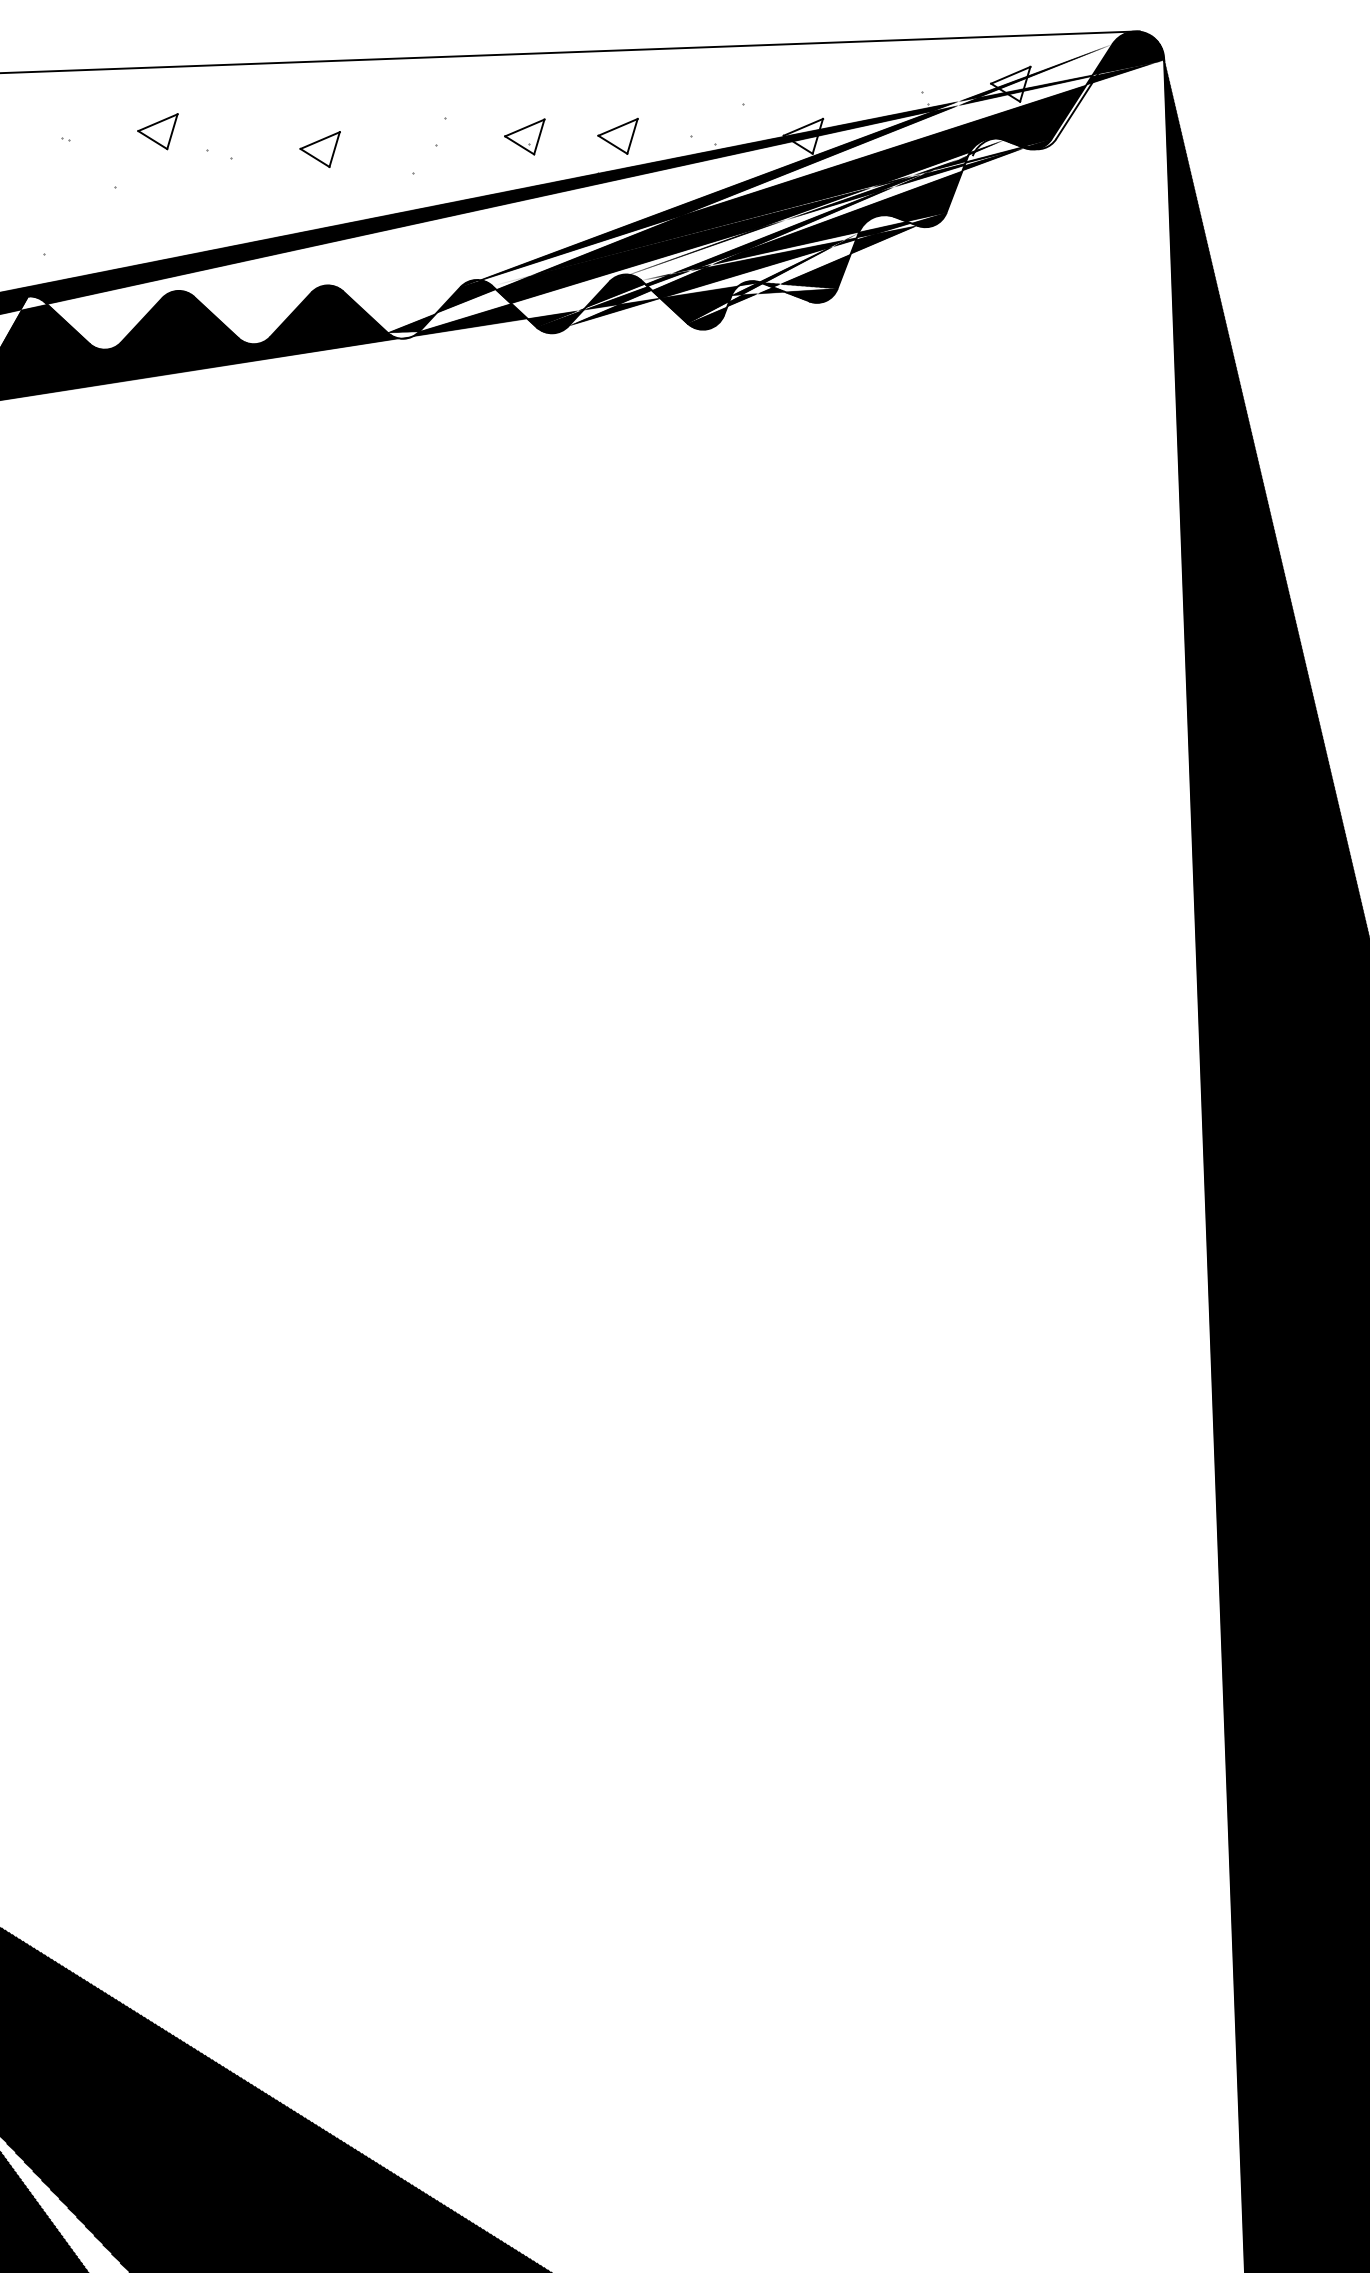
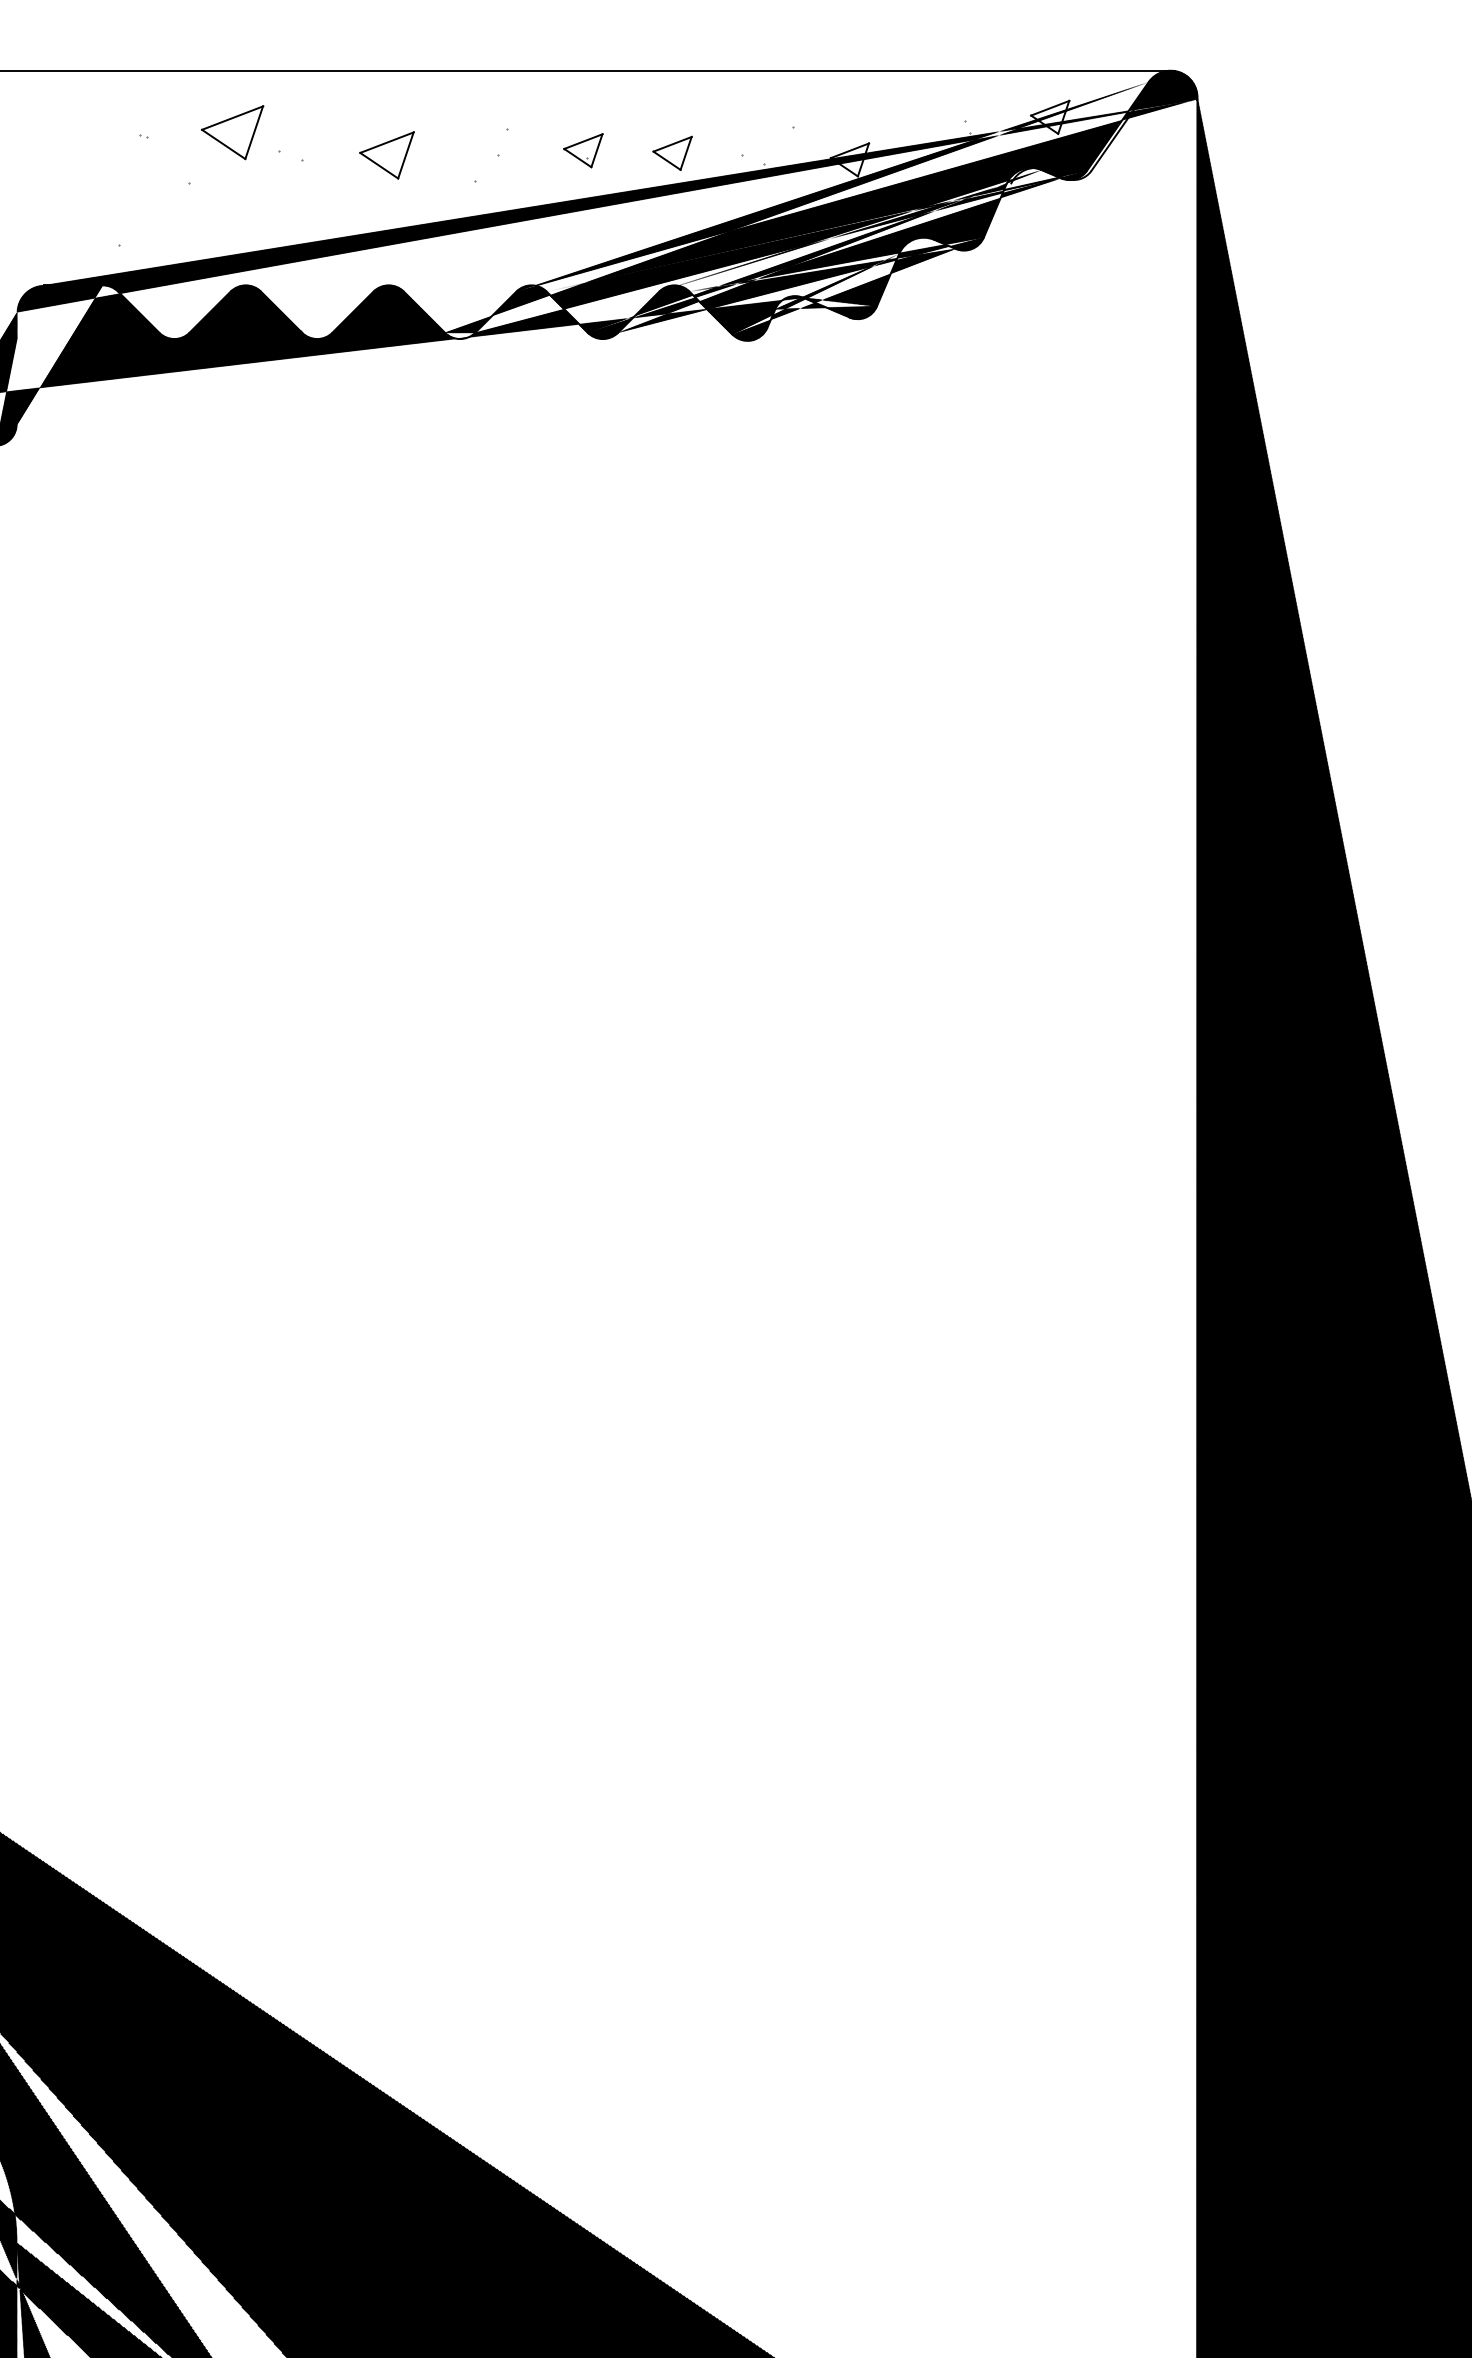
part: (158, 131) -> (232, 132), size x1.6
part: (320, 149) -> (387, 155), size x1.4

